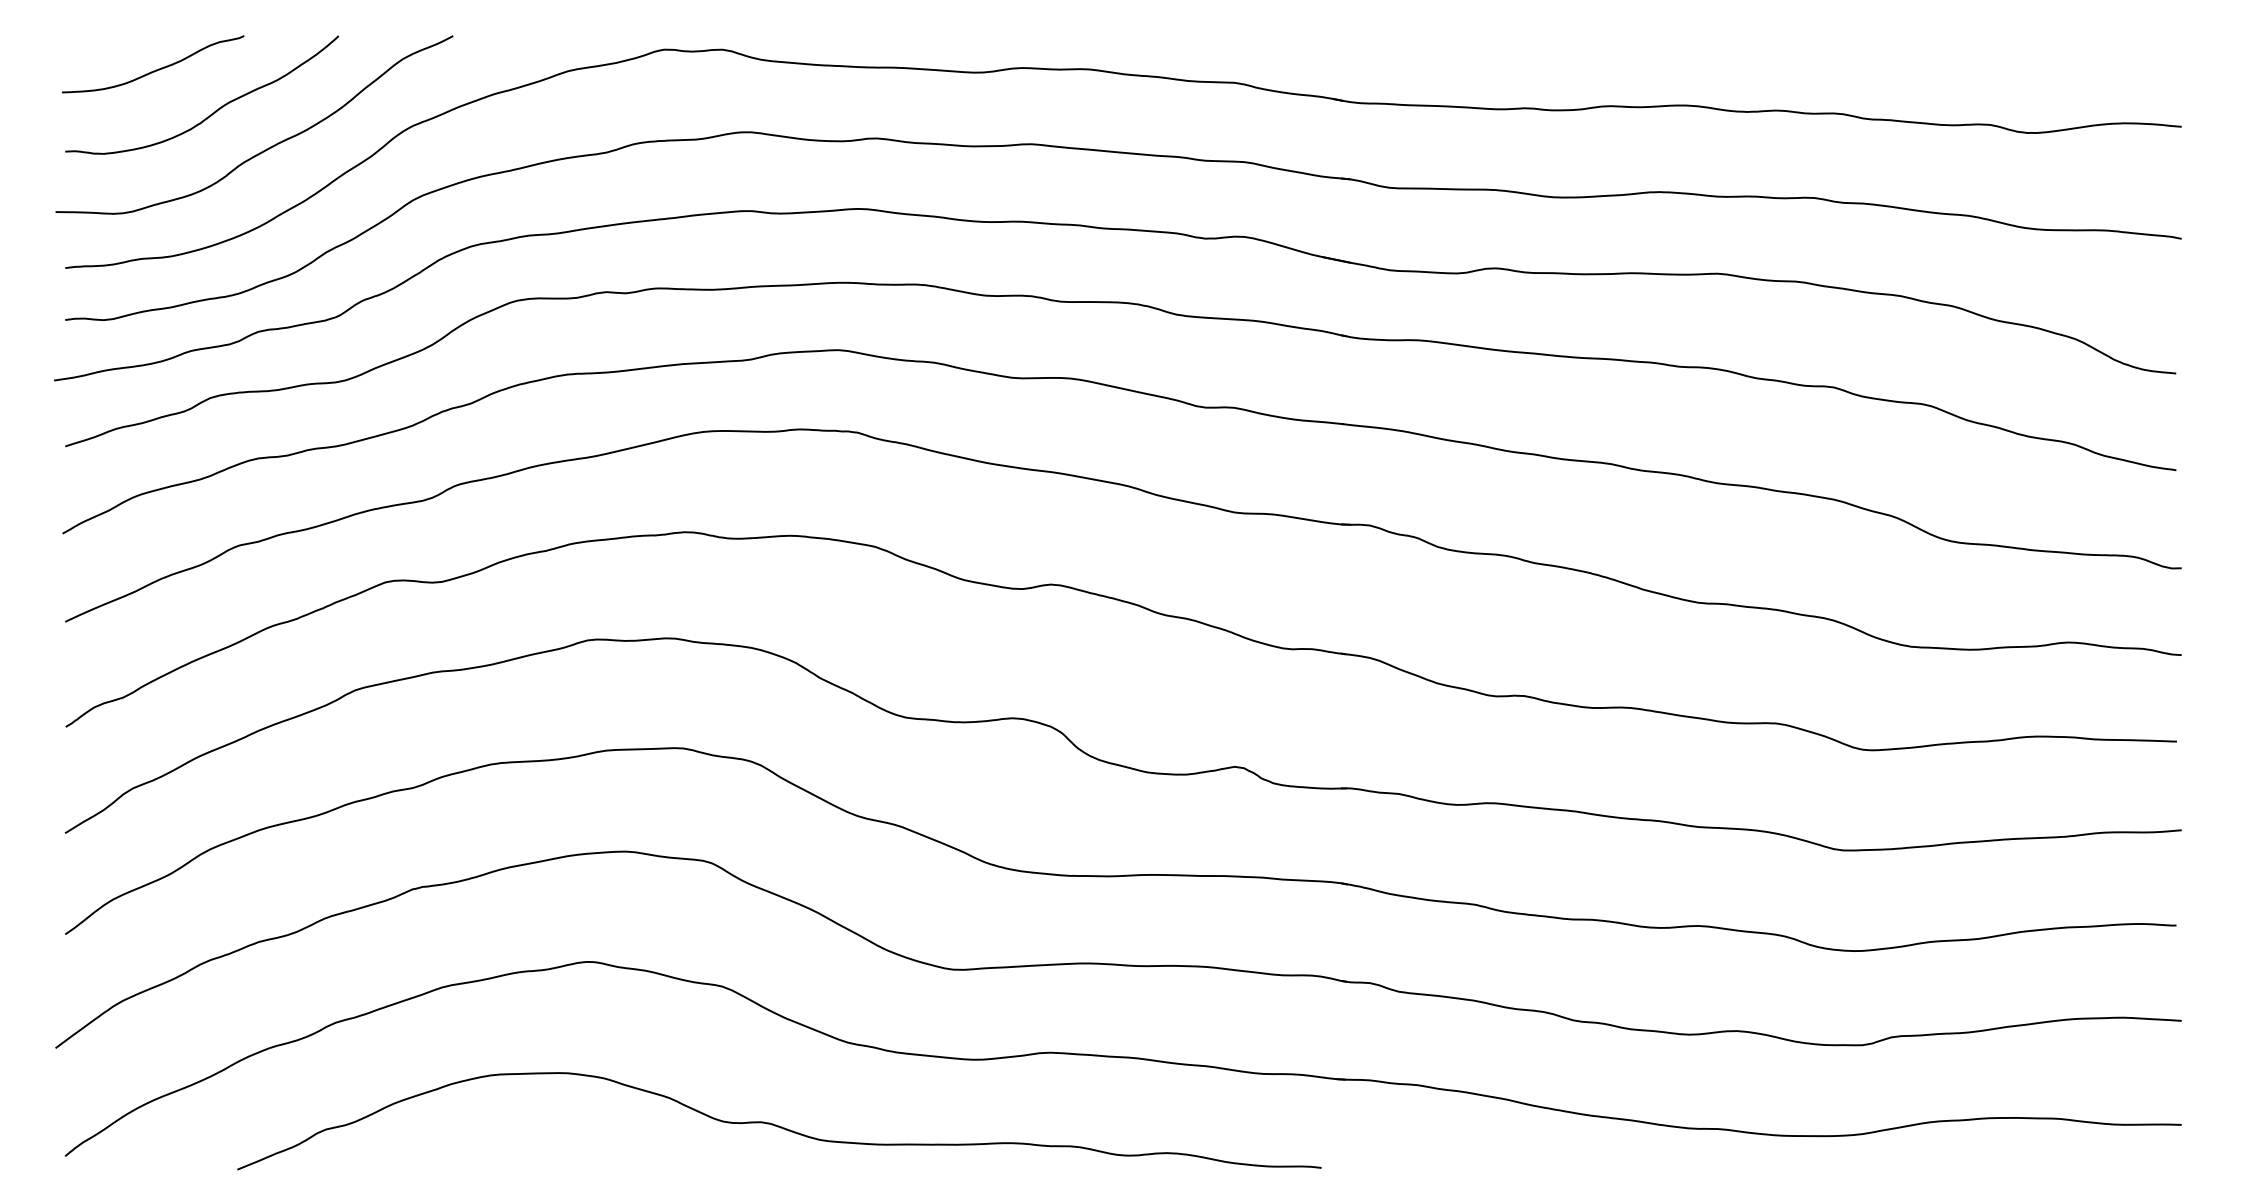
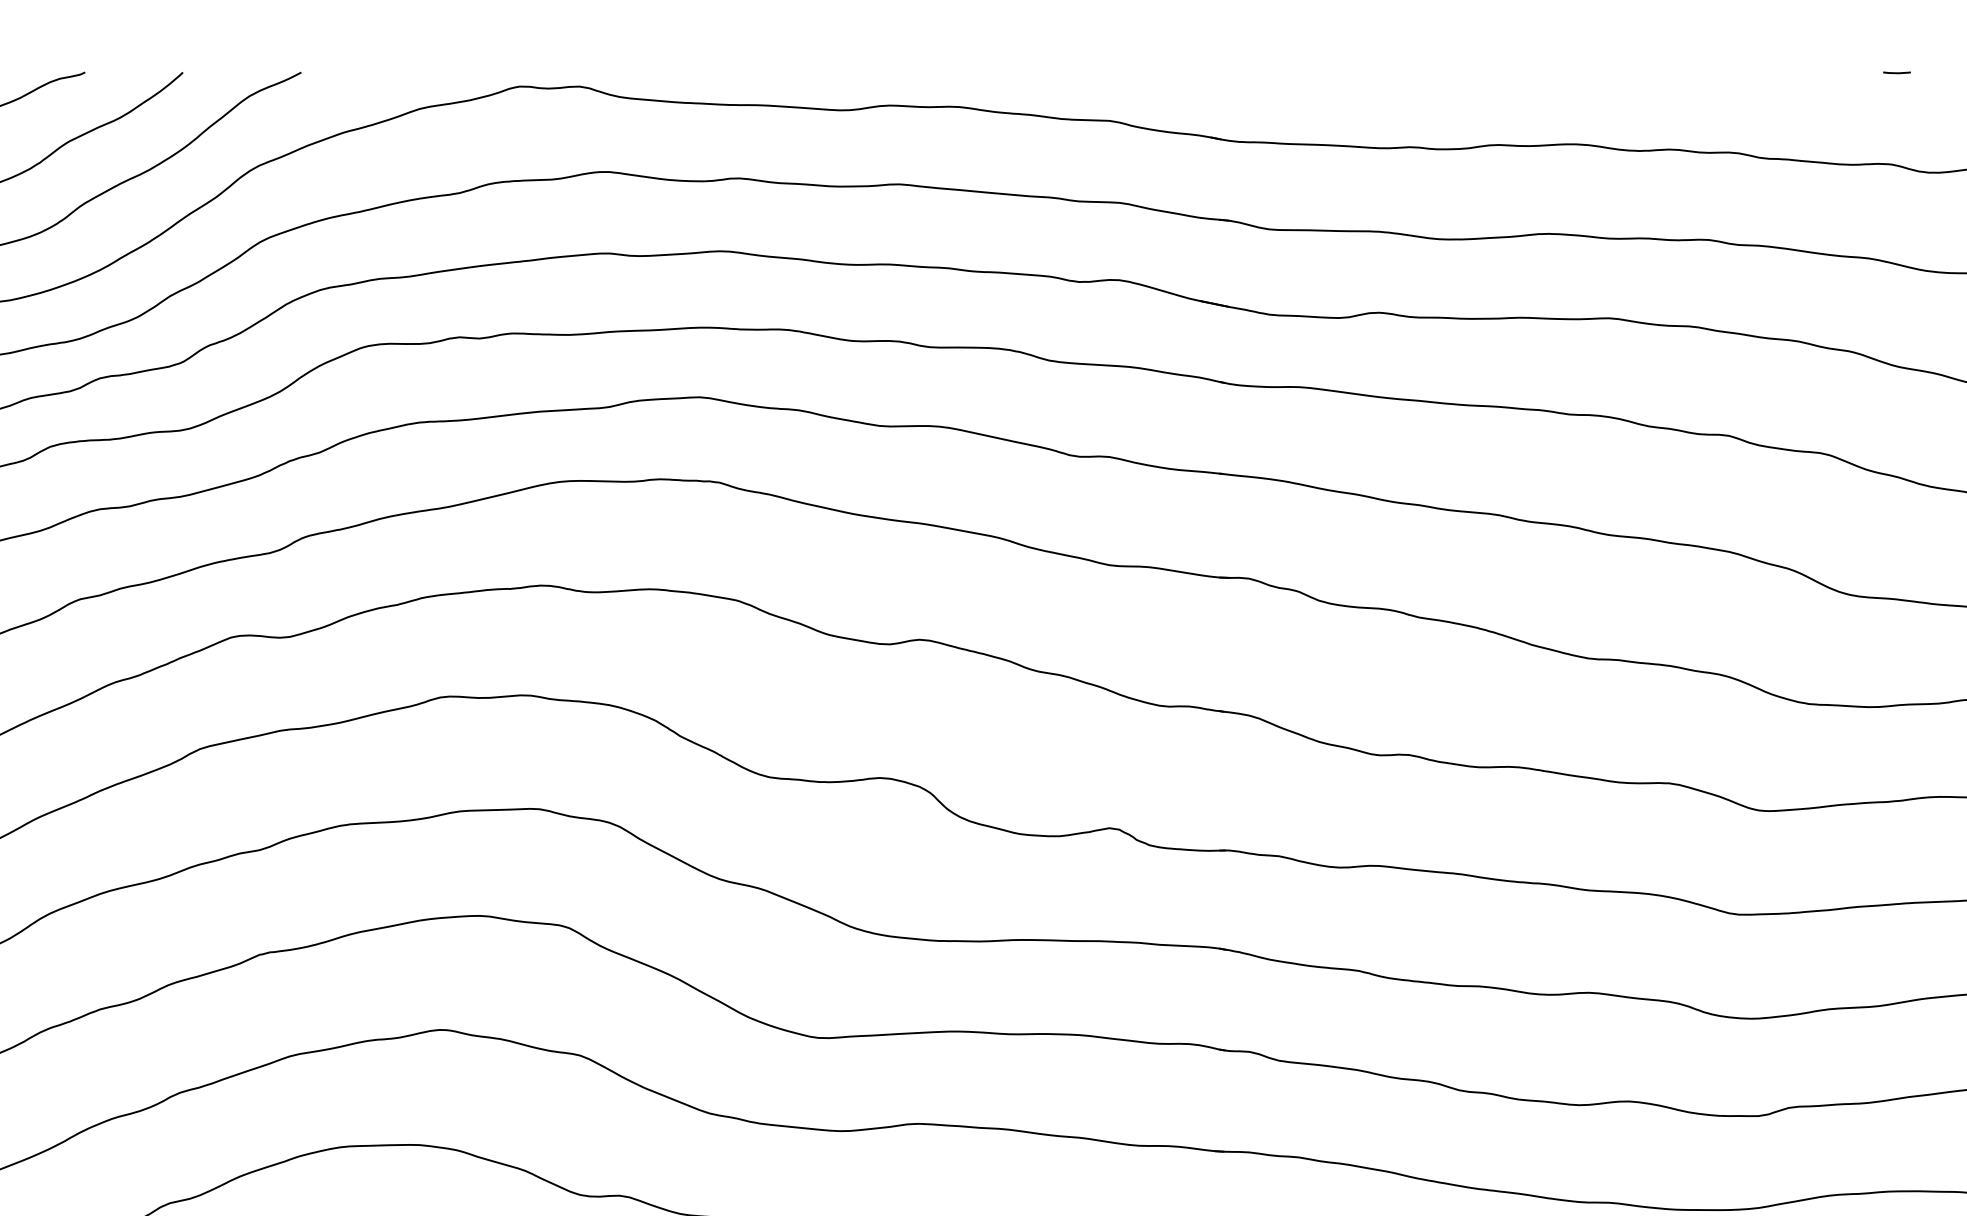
line: (1995, 36) -> (1896, 72), added

